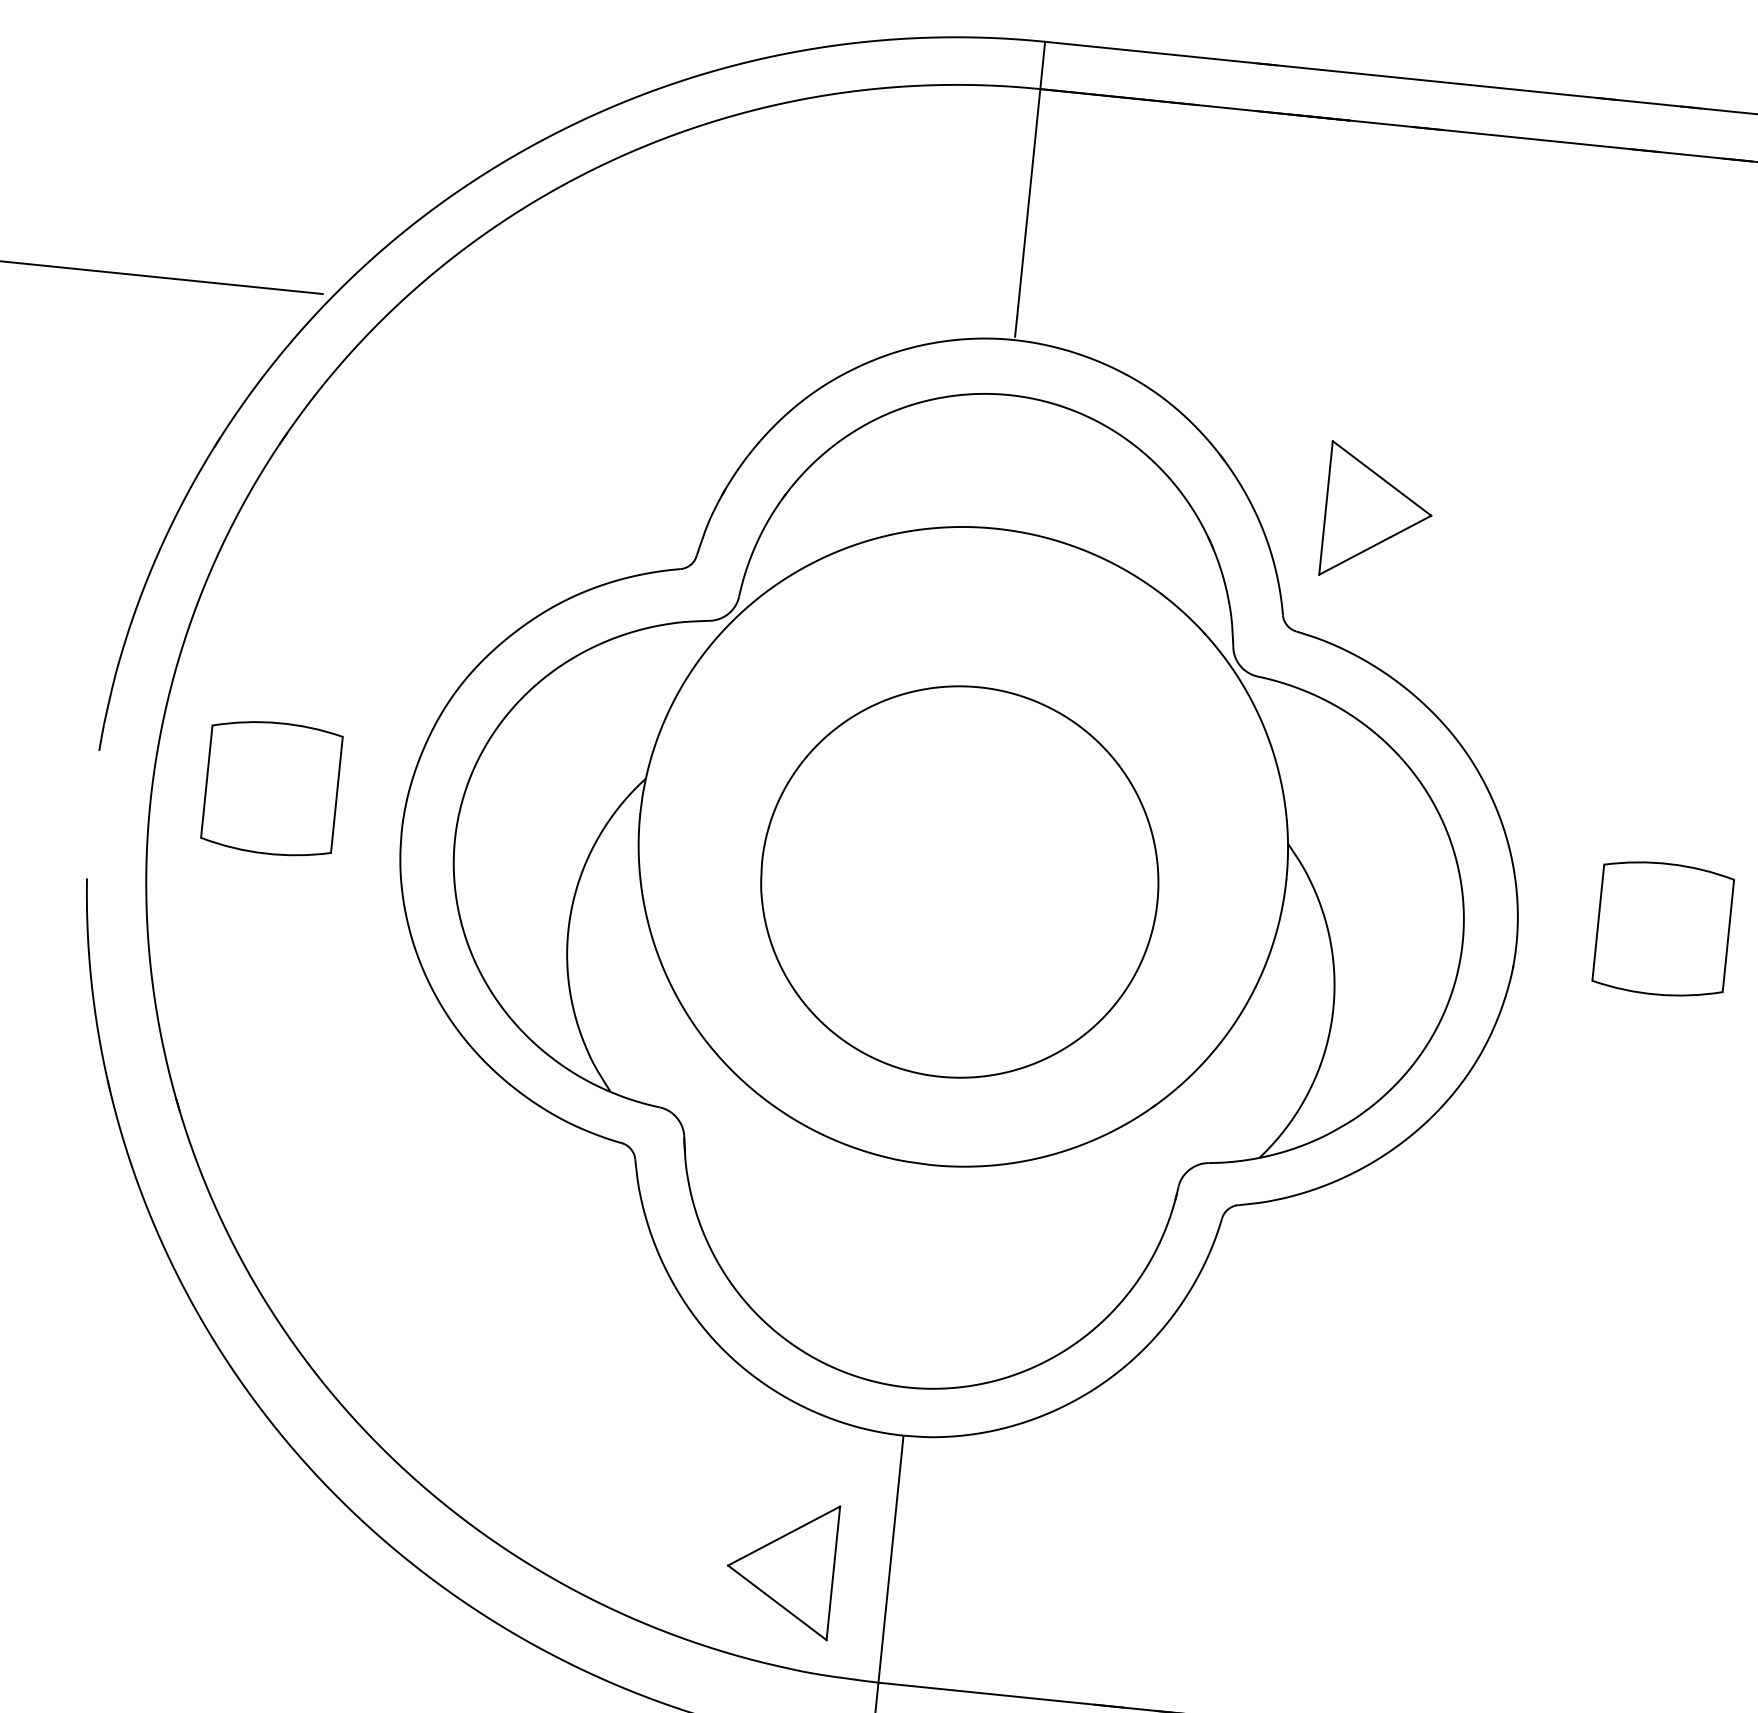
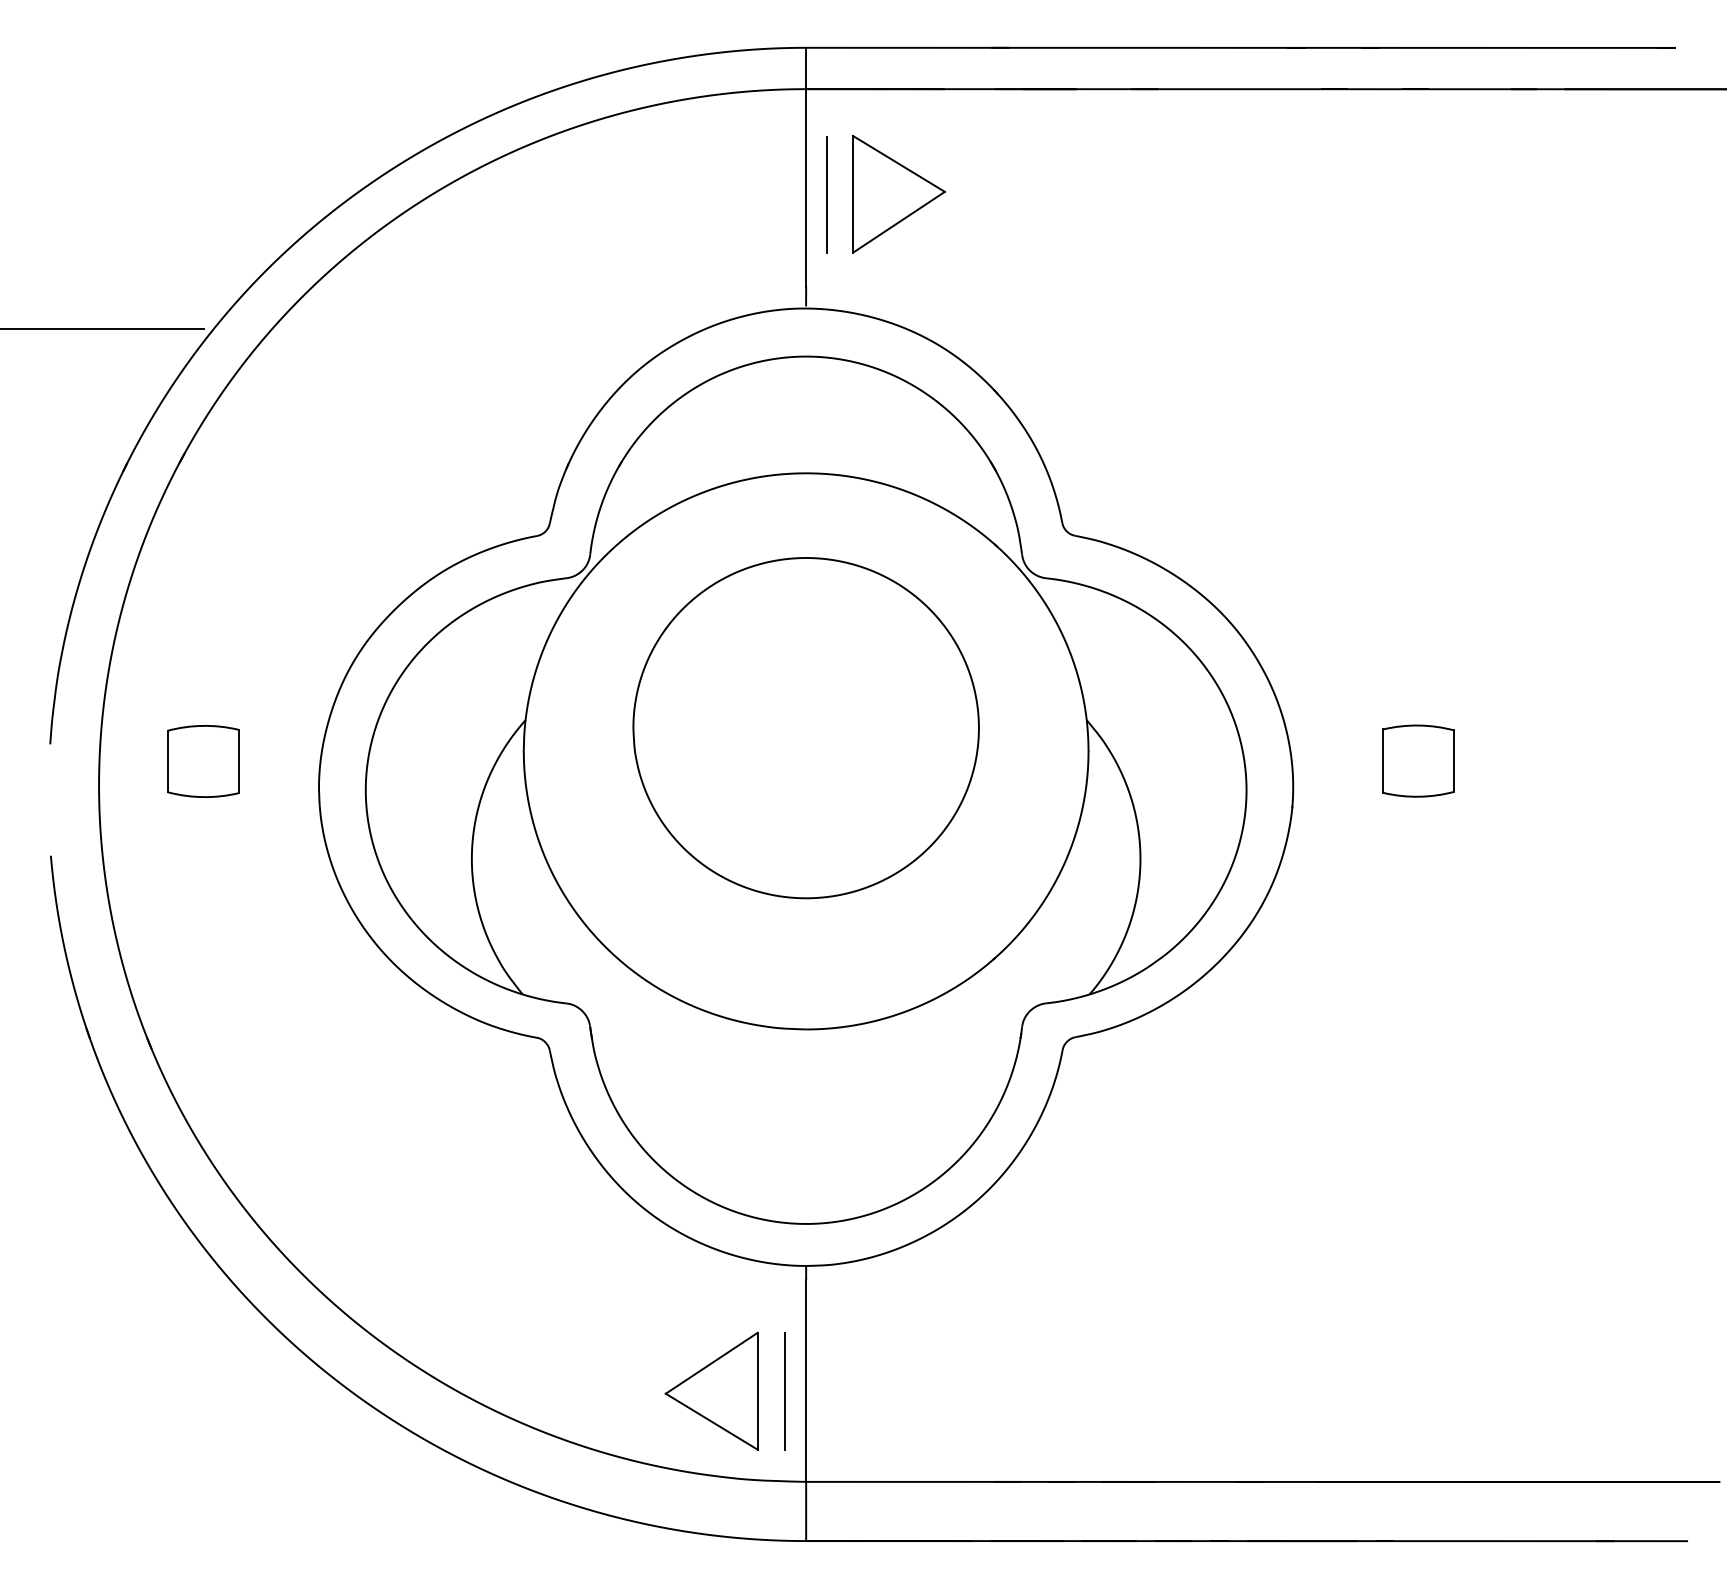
line: (1051, 212) -> (826, 194), added
part: (1377, 513) -> (898, 194), moved
part: (272, 788) -> (203, 761), size x0.62
part: (958, 882) -> (805, 728), moved
part: (1662, 928) -> (1418, 760), size x0.62
line: (864, 1576) -> (784, 1391), added

